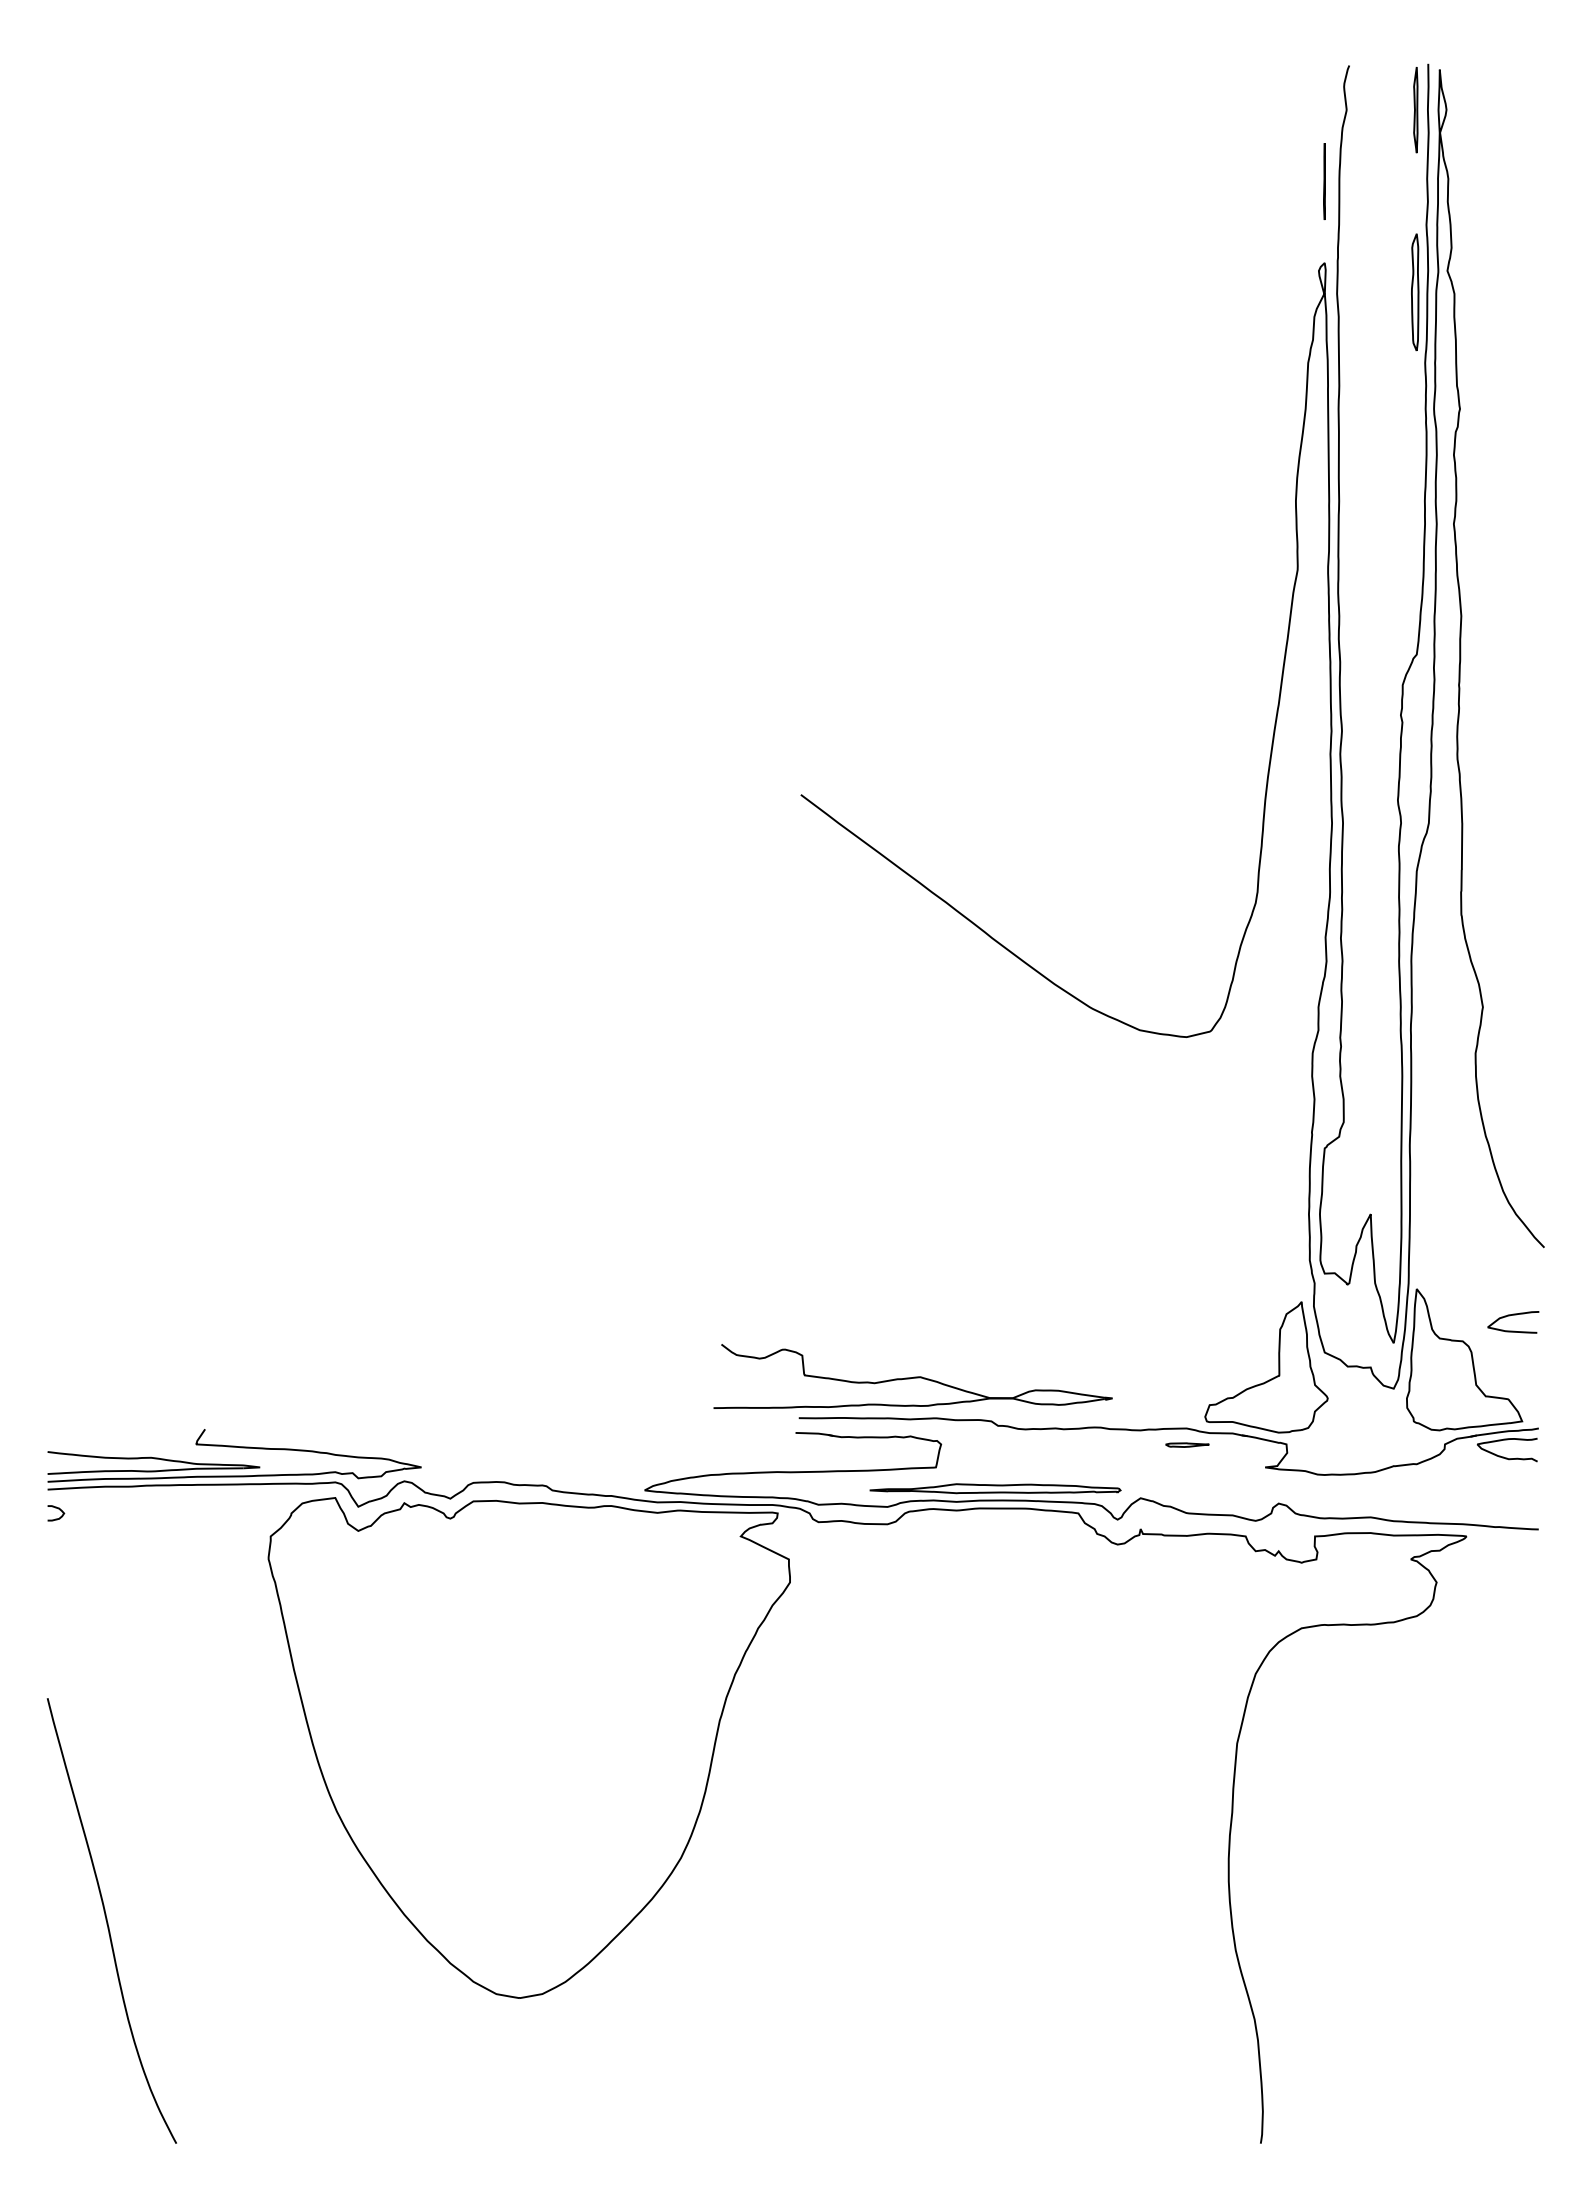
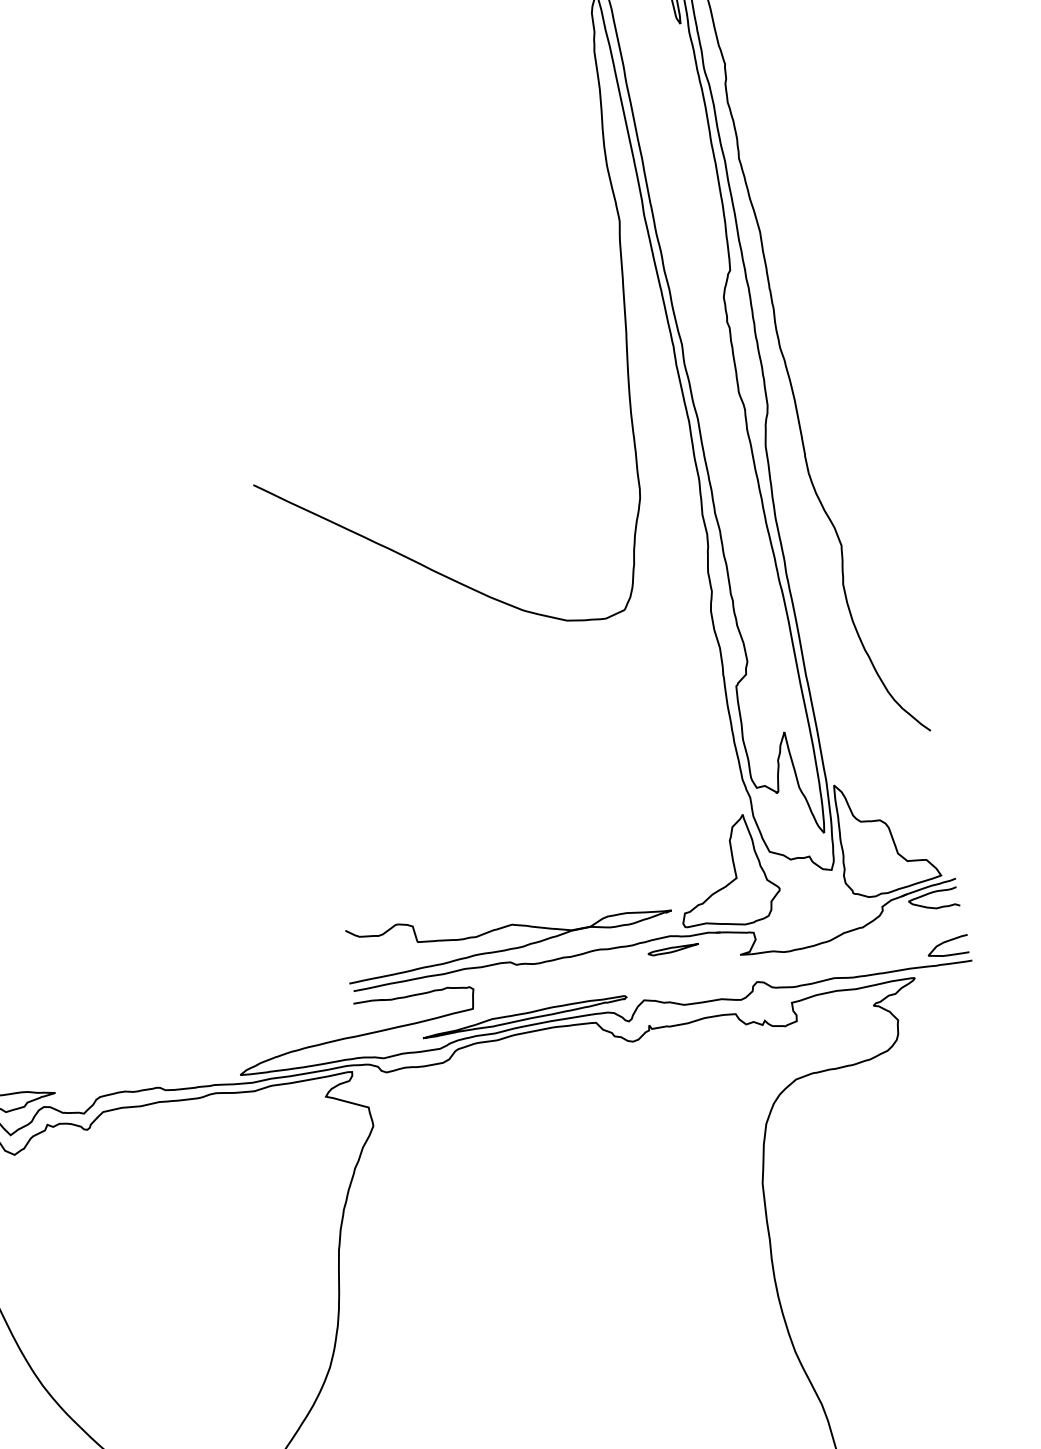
curve: (1513, 1315) -> (947, 941), moved
part: (912, 1376) -> (505, 925), moved
part: (1187, 1444) -> (673, 949), size x1.43

